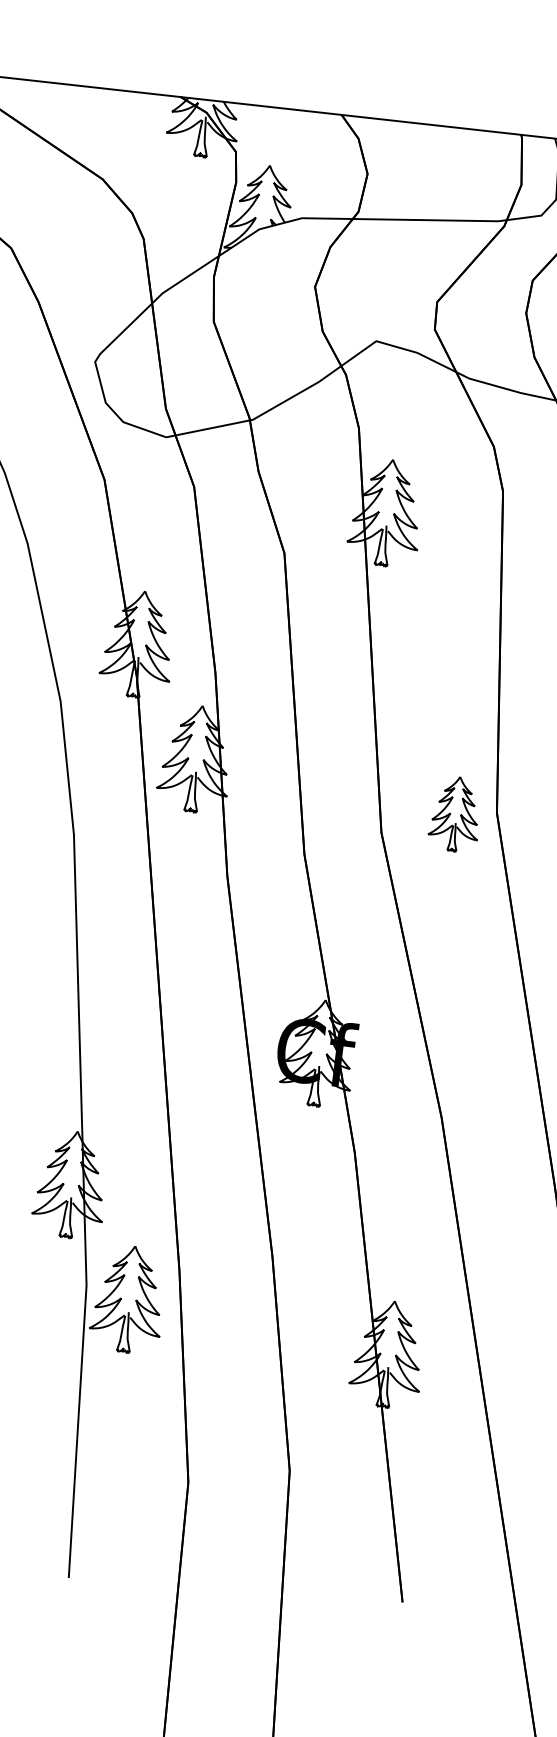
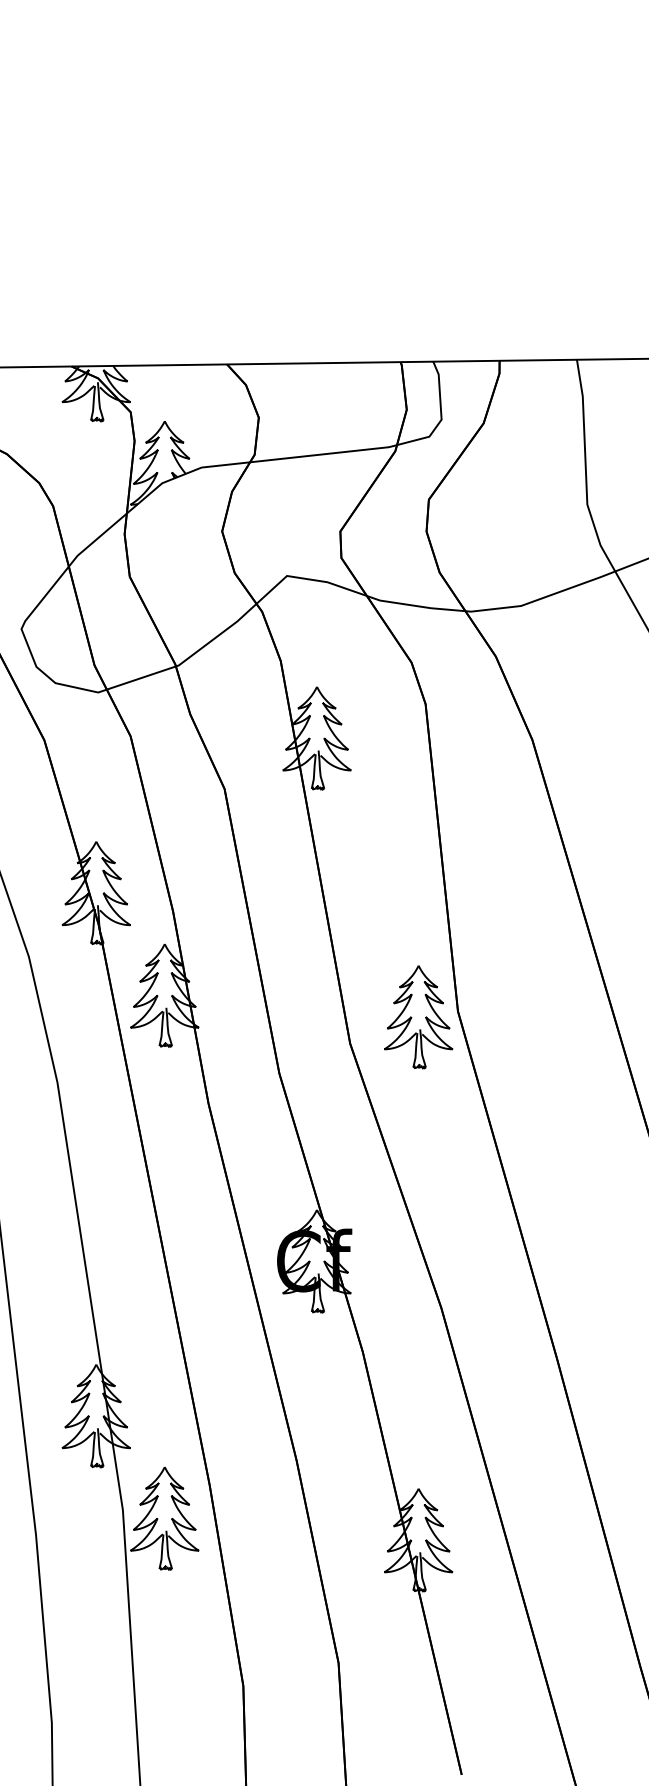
part: (455, 814) -> (418, 1017), size x1.43

